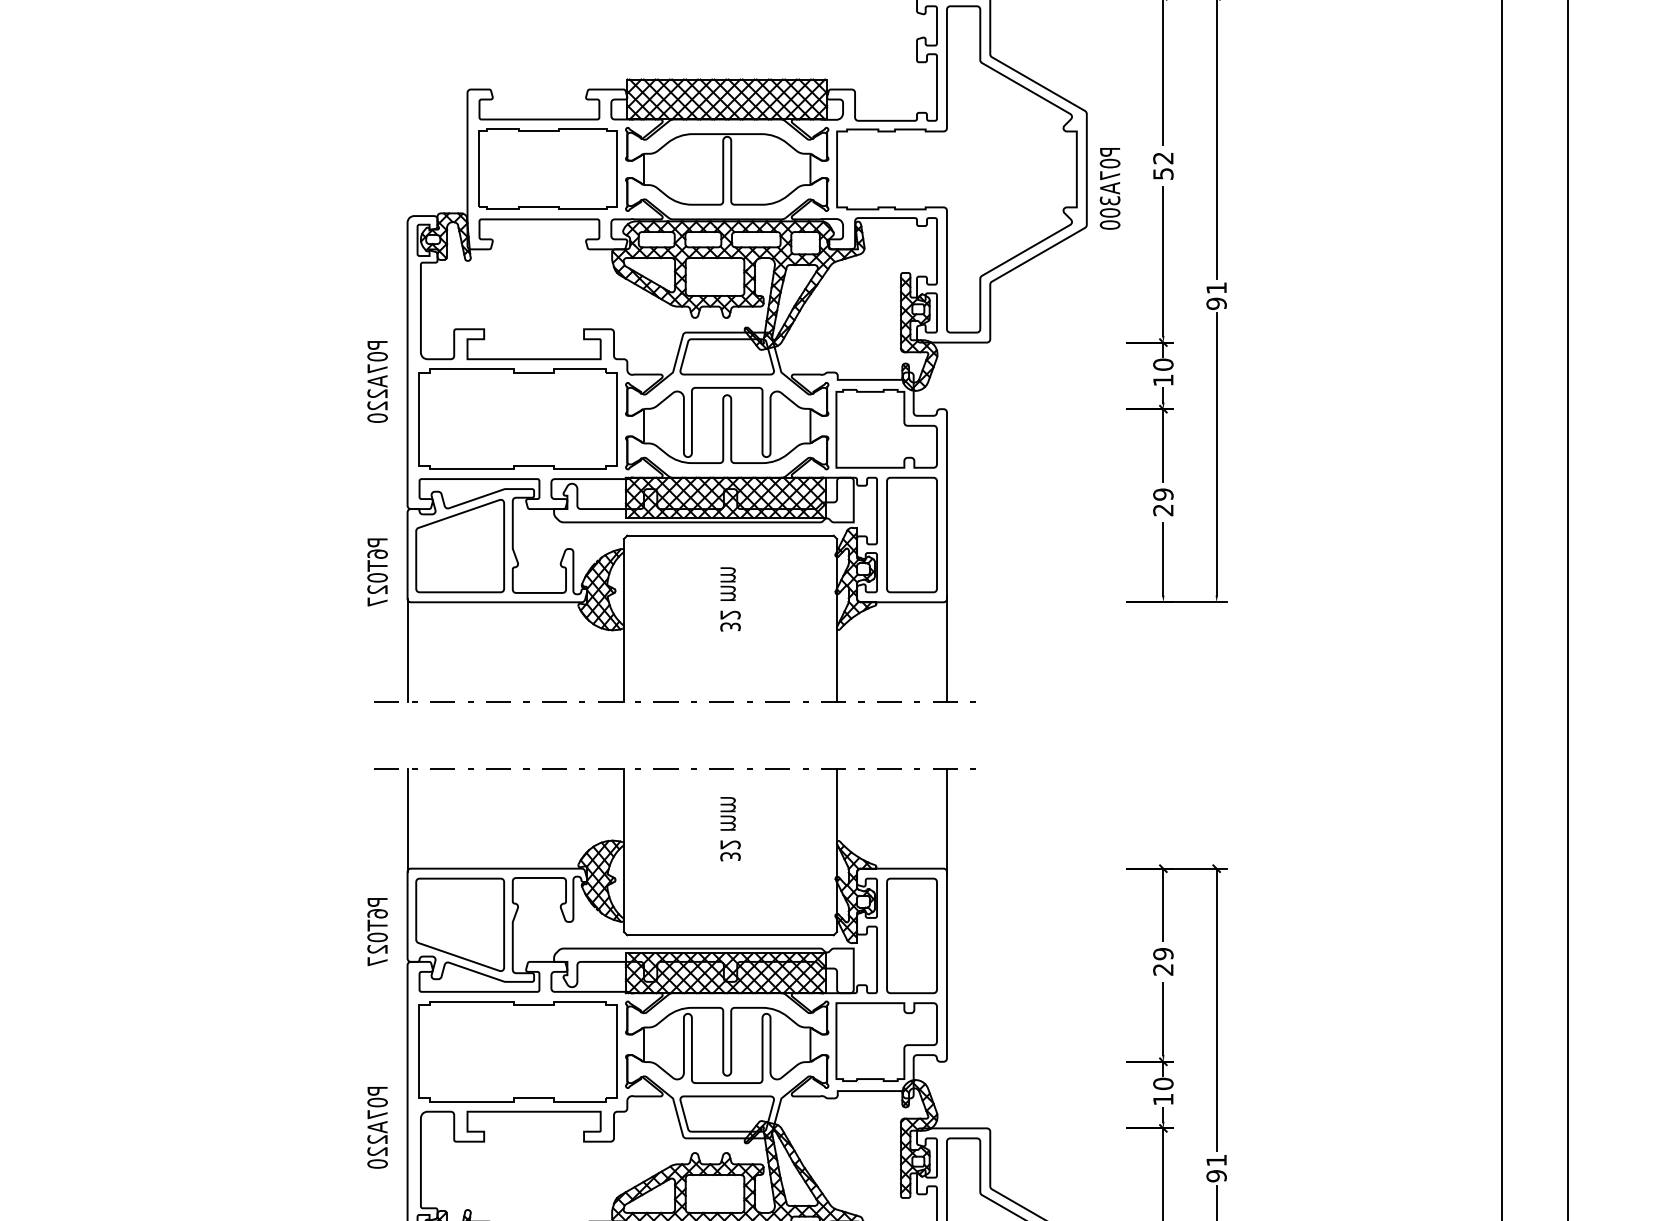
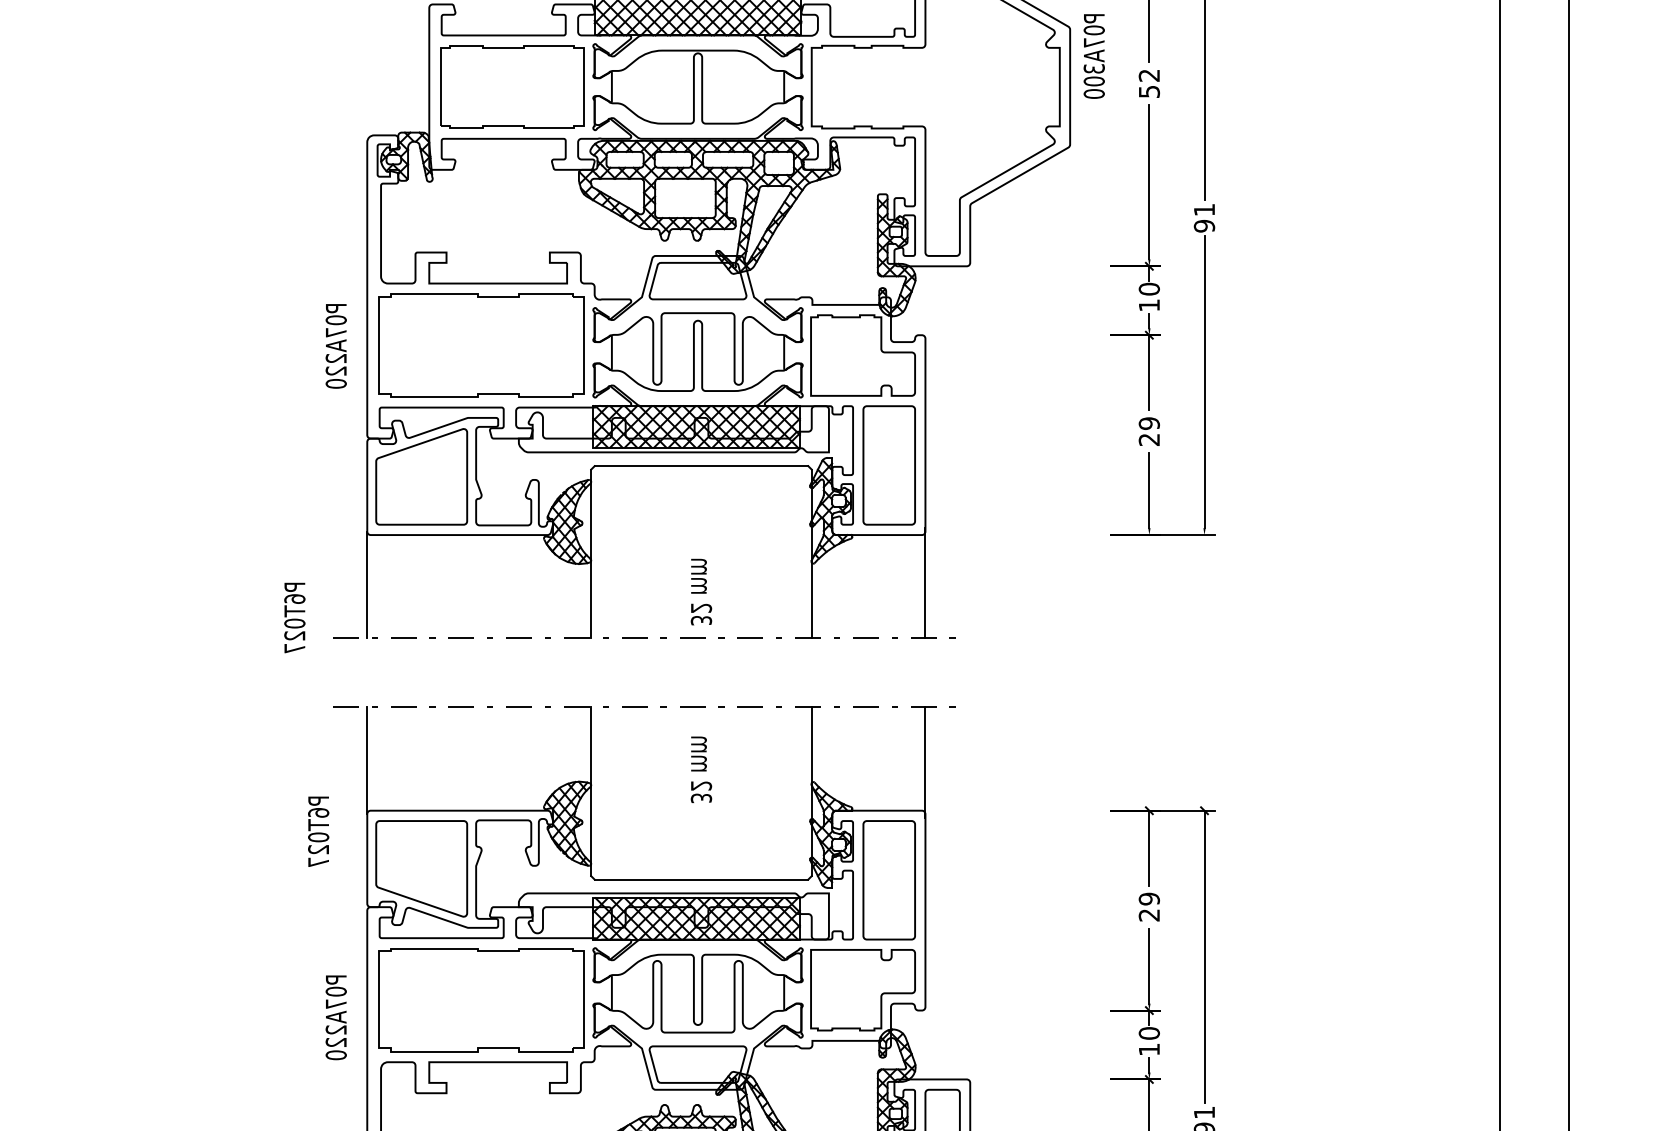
text: (1109, 188) -> (1093, 56), moved
text: (377, 381) -> (336, 345), moved
text: (377, 572) -> (294, 618), moved
text: (730, 599) -> (701, 592), moved
text: (377, 931) -> (318, 831), moved
text: (377, 1127) -> (336, 1017), moved

